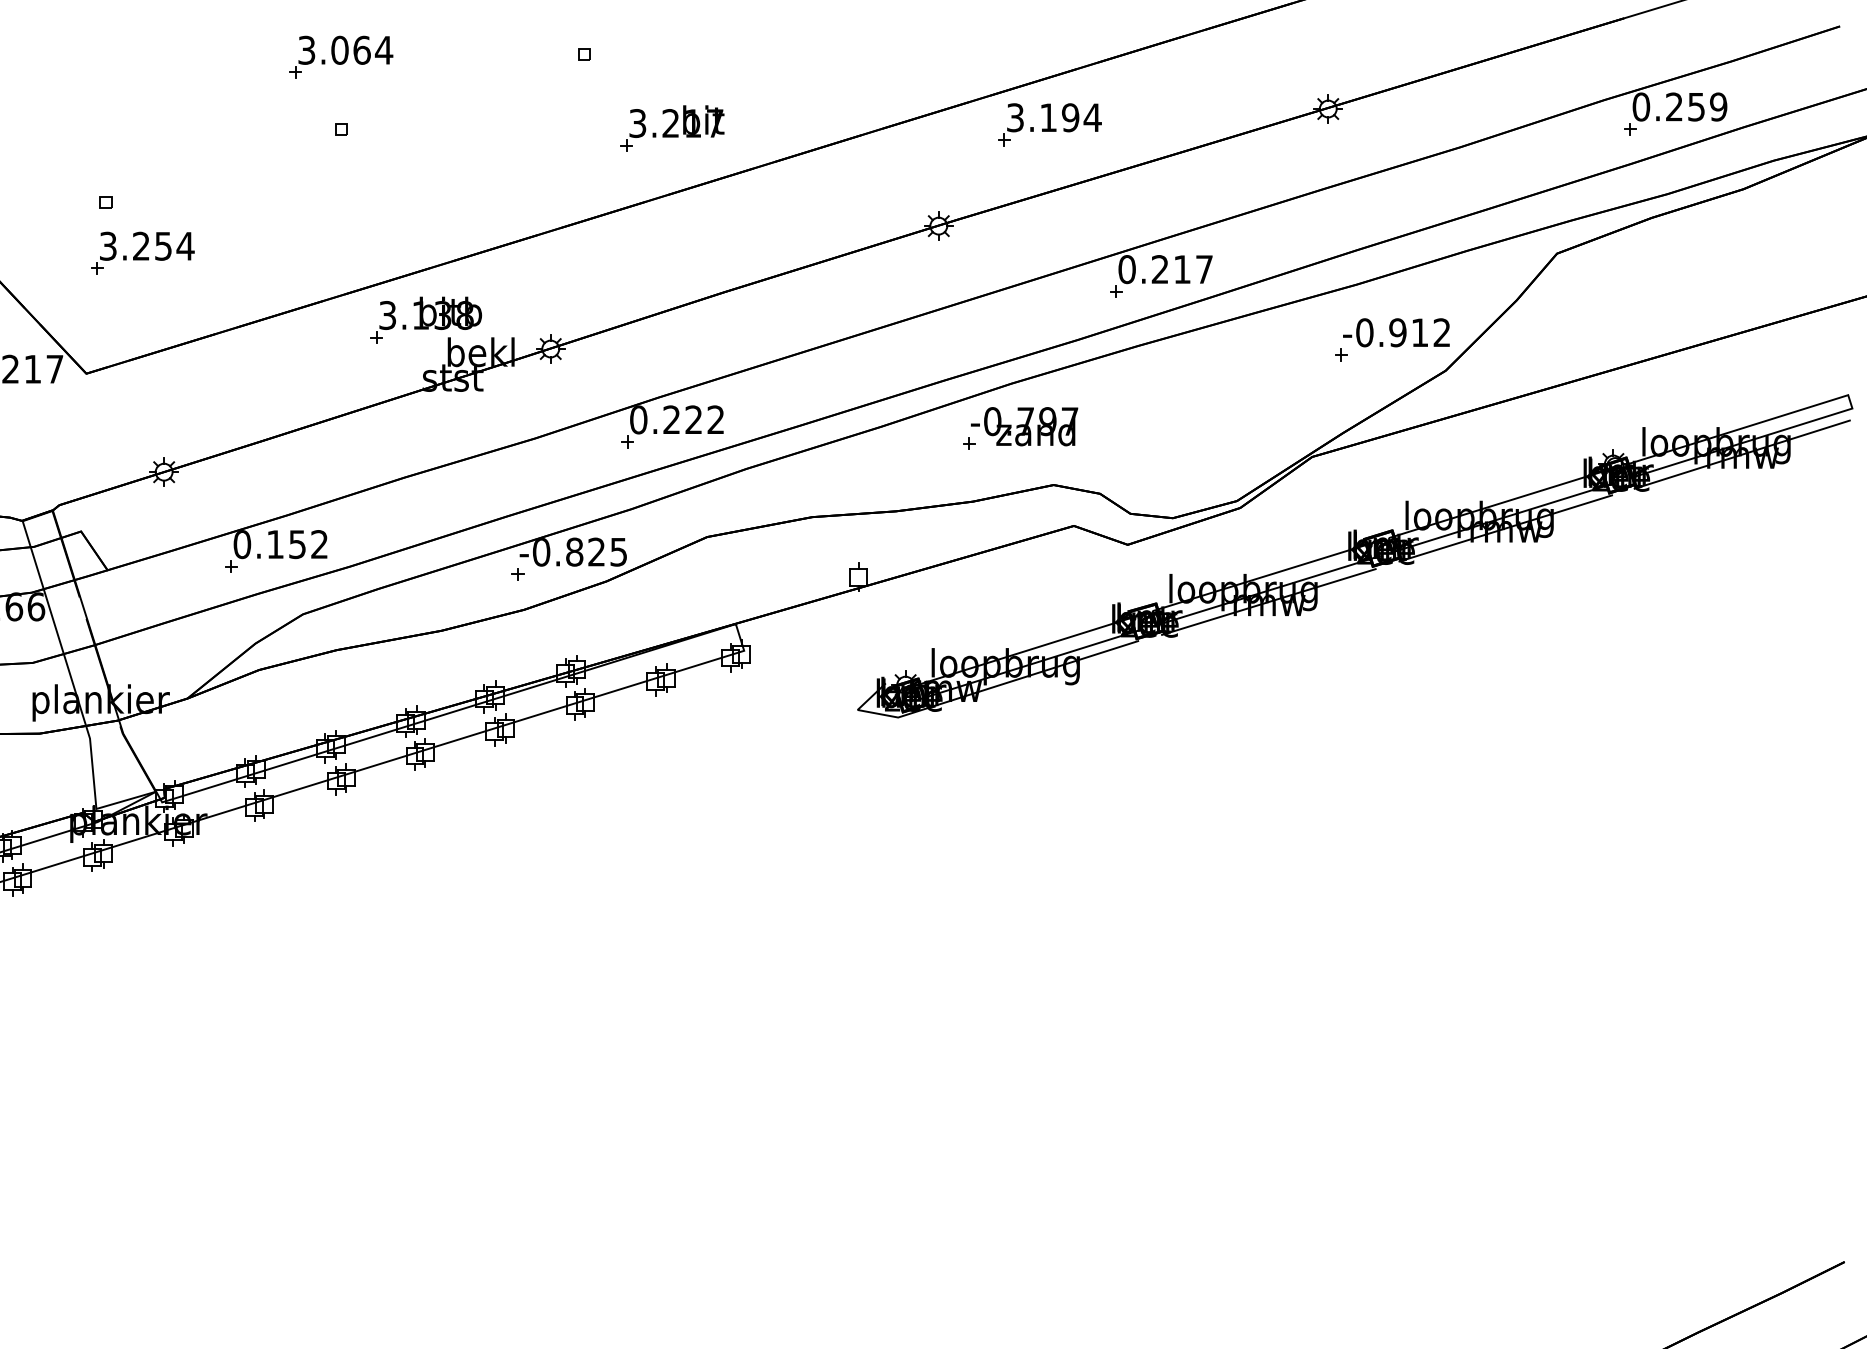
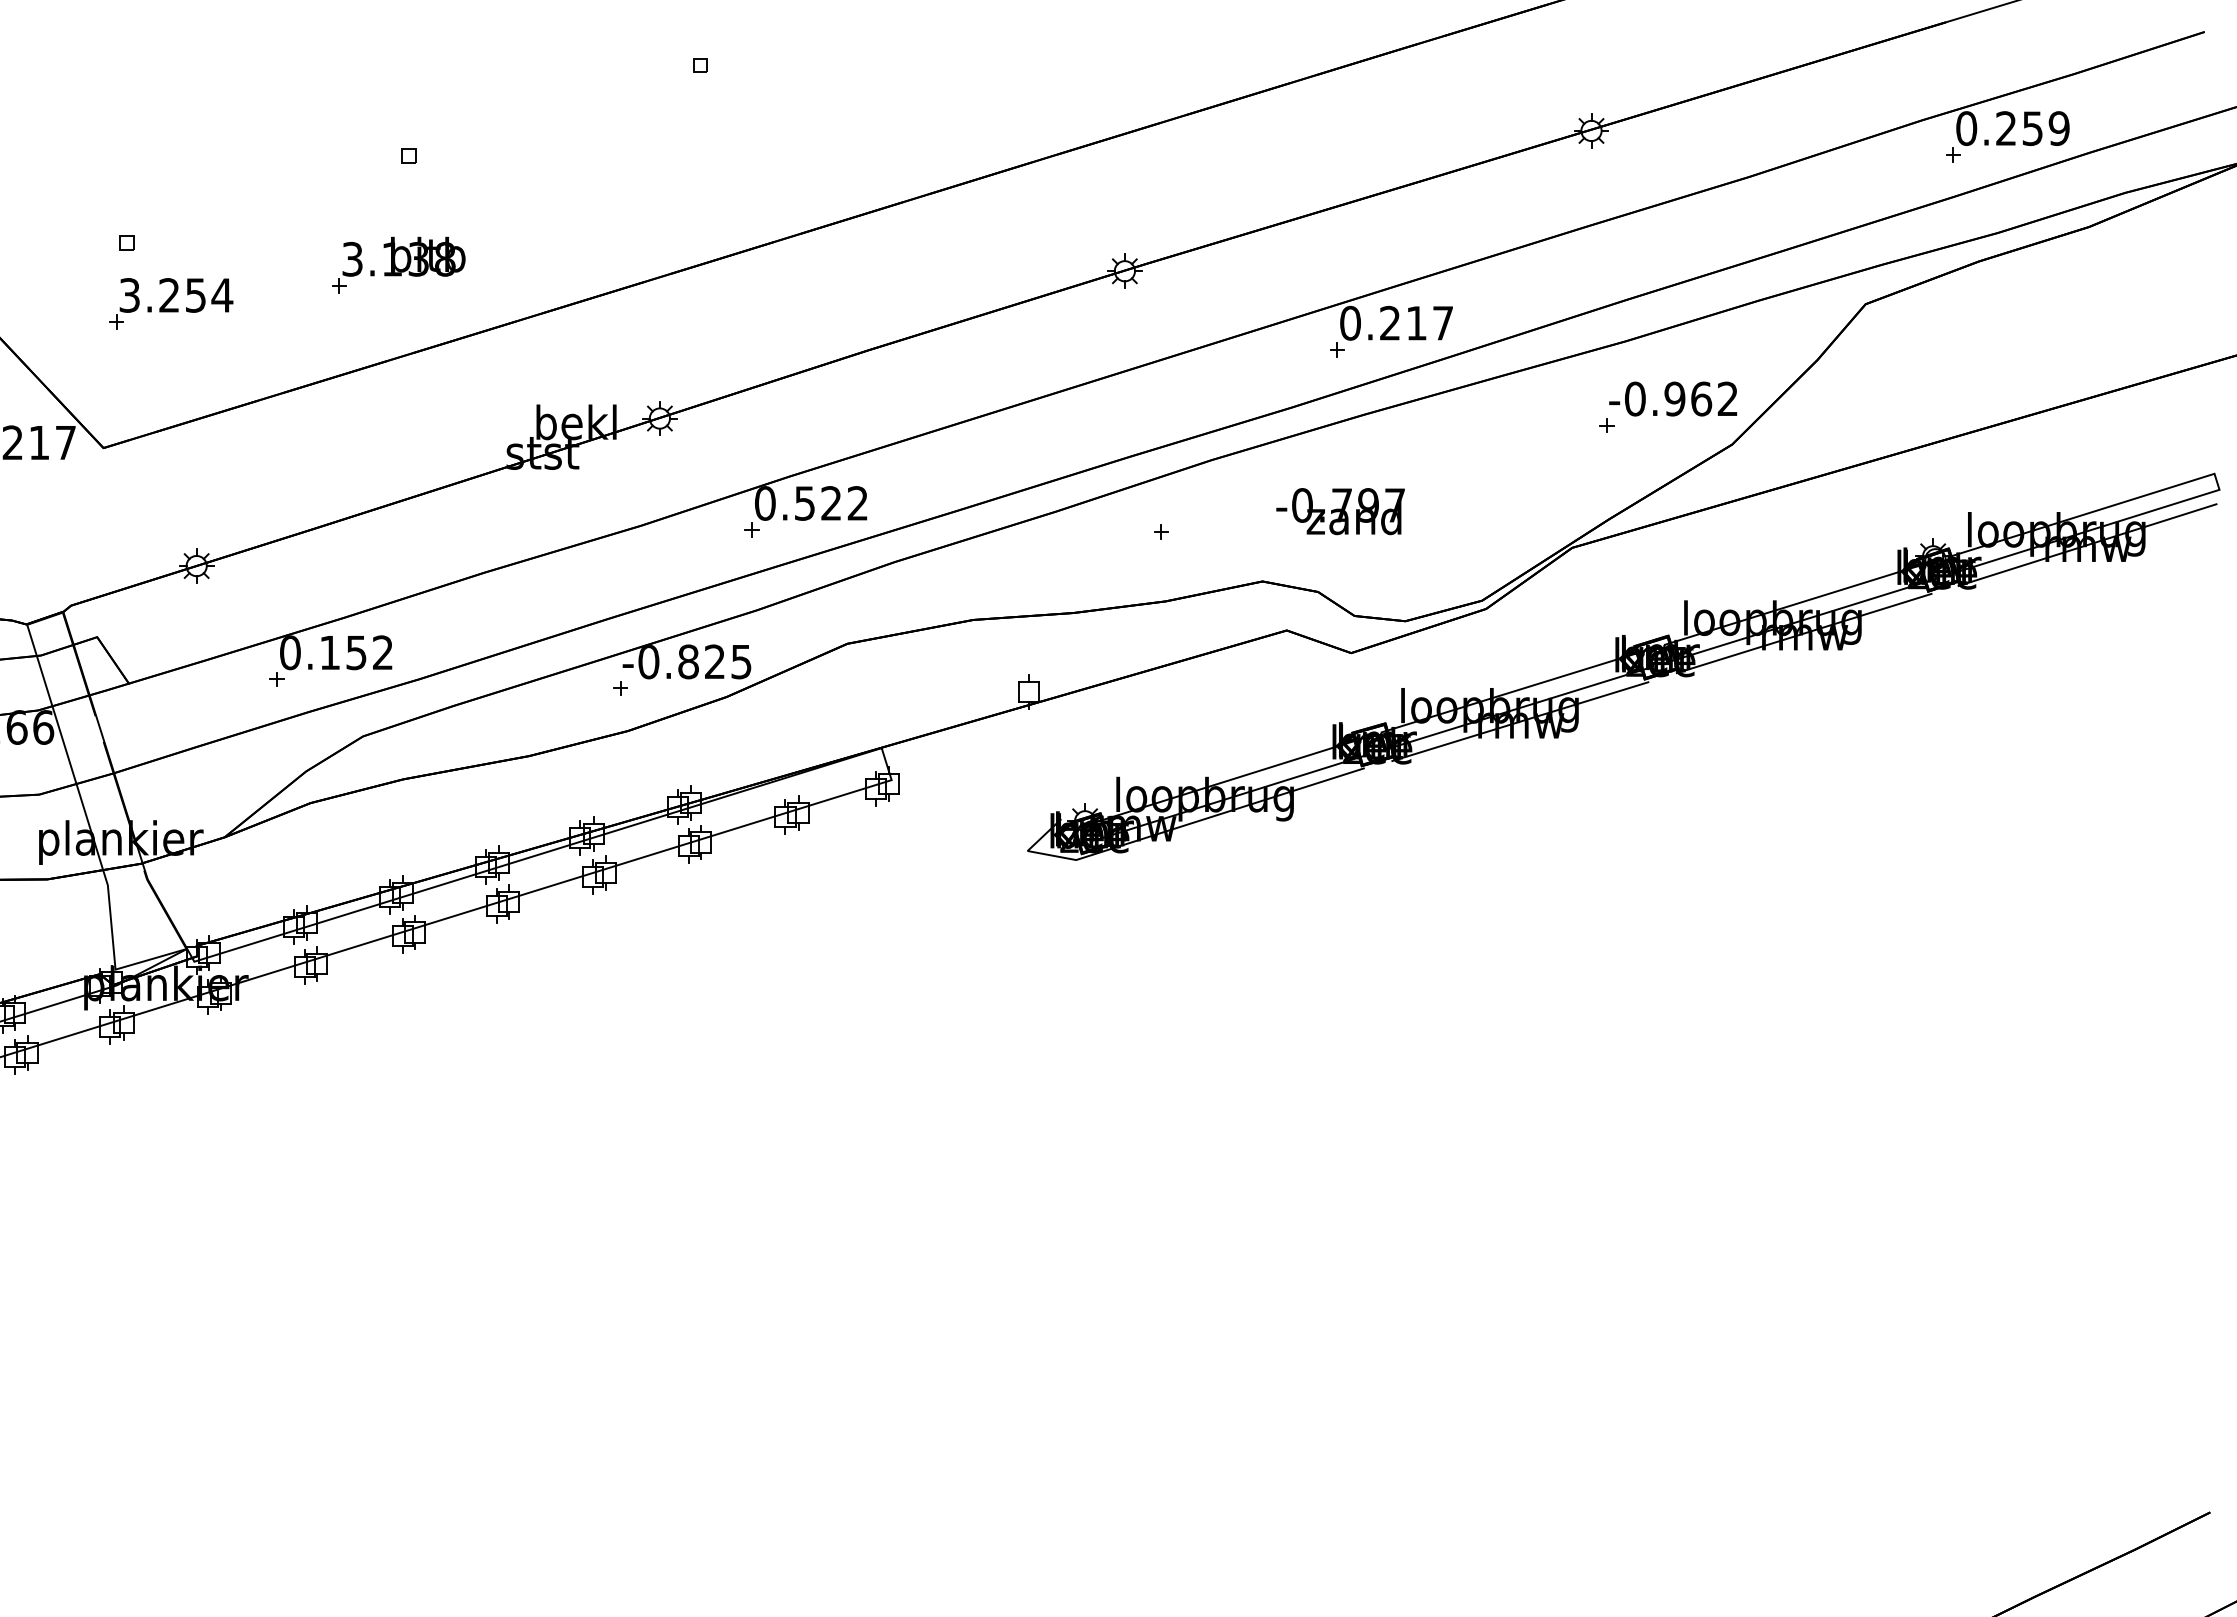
part: (341, 56) -> (409, 68), removed
part: (1050, 124) -> (1258, 149), removed
part: (672, 128) -> (805, 154), removed
part: (426, 319) -> (398, 264), moved
text: (1420, 332) -> (1701, 398), -0.912 -> -0.962
text: (671, 419) -> (804, 503), 0.222 -> 0.522
text: (1024, 426) -> (1340, 511), moved

